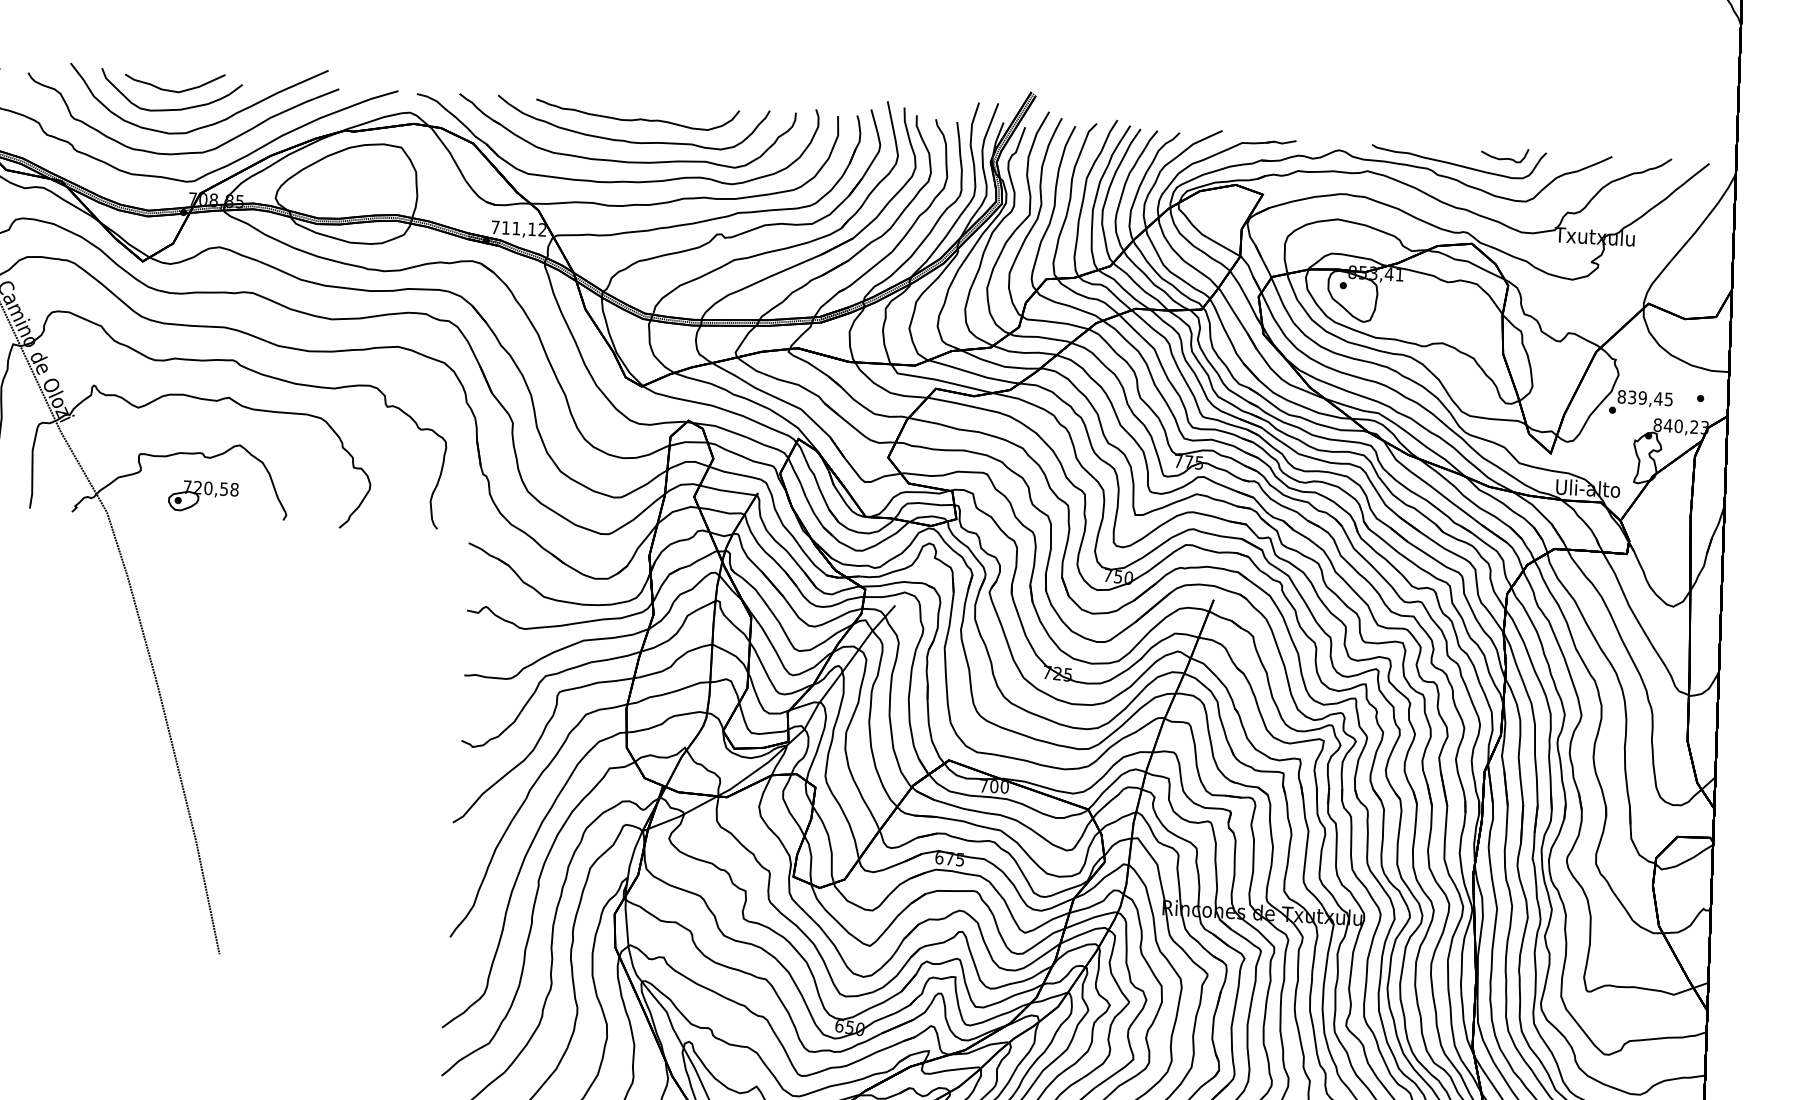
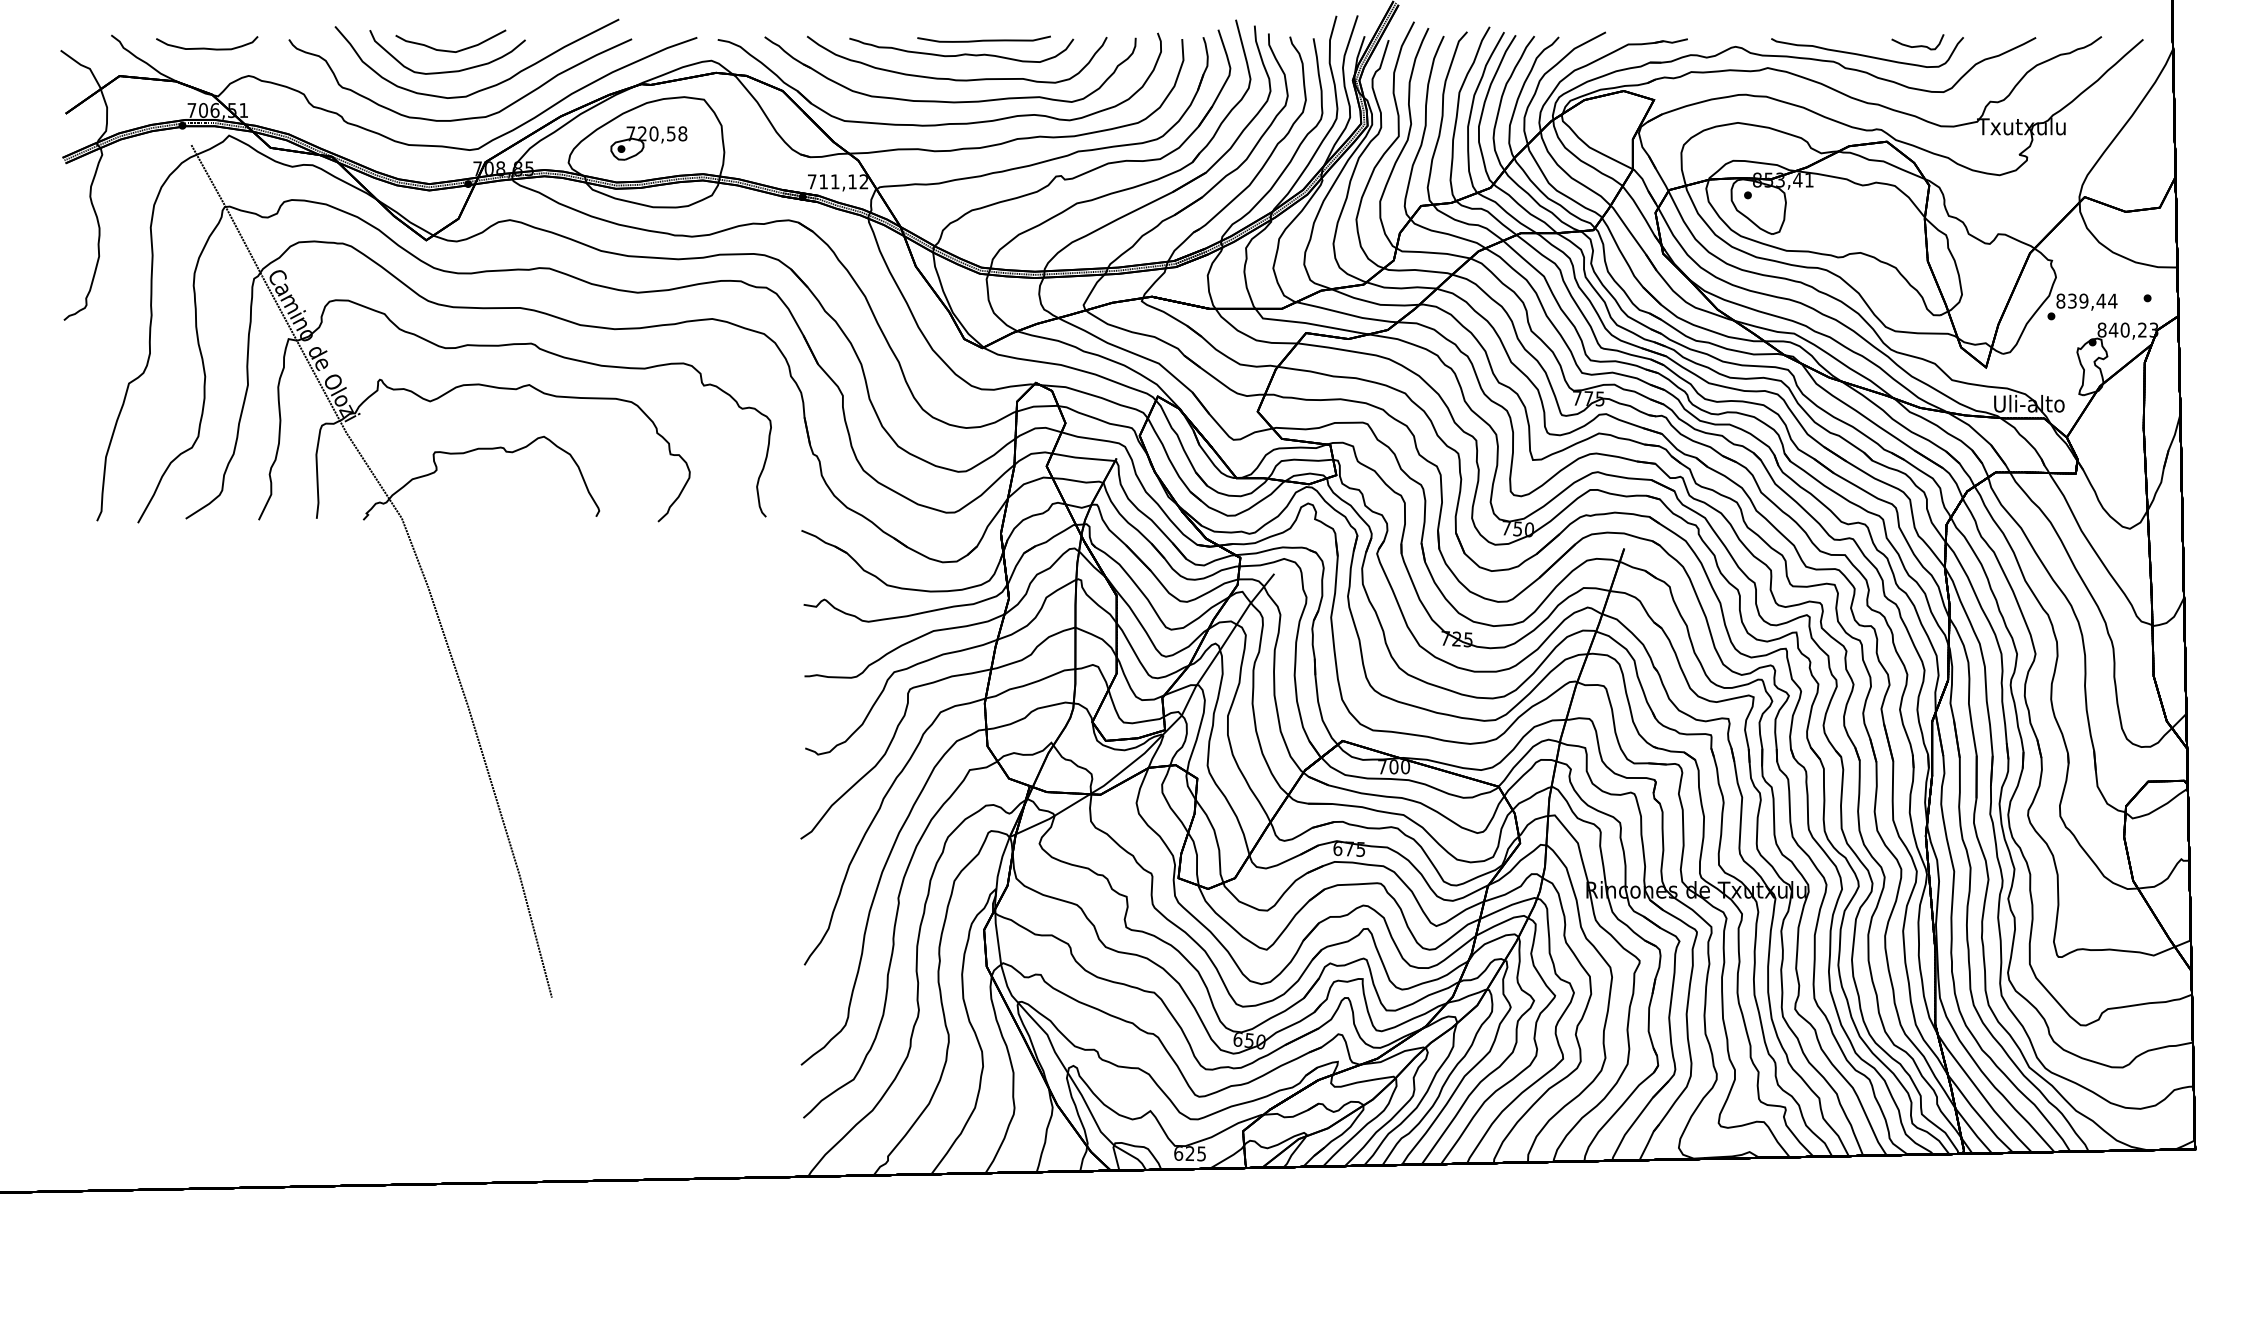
part: (657, 105) -> (983, 38), added
text: (1668, 398) -> (2112, 300), 839,45 -> 839,44
part: (203, 496) -> (648, 143), moved

